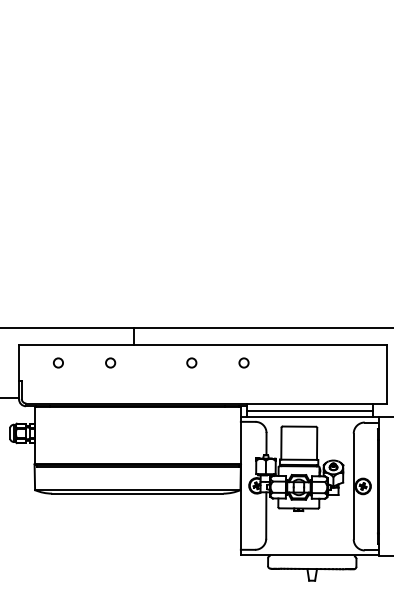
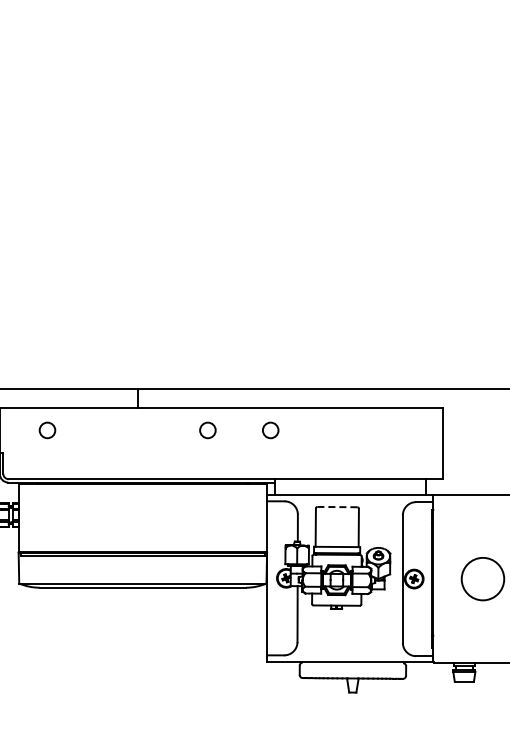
circle: (57, 363) -> (46, 430), size x1.4
circle: (110, 363) -> (109, 430), removed
circle: (191, 363) -> (207, 430), size x1.4
circle: (243, 363) -> (270, 430), size x1.4
line: (310, 410) -> (350, 487), removed
line: (299, 426) -> (337, 507), solid -> dashed

